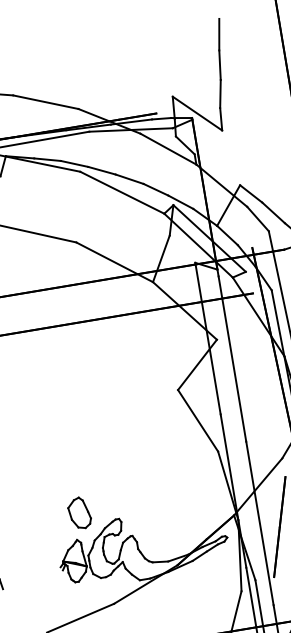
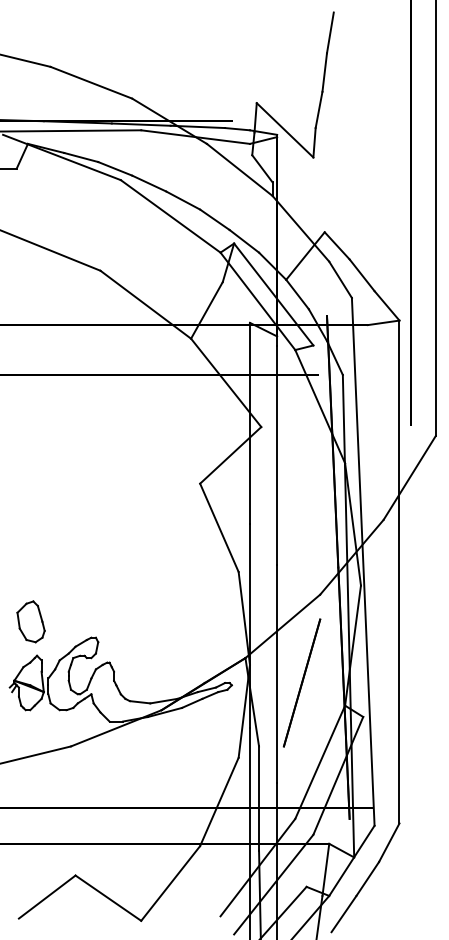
part: (79, 513) -> (30, 621), moved

